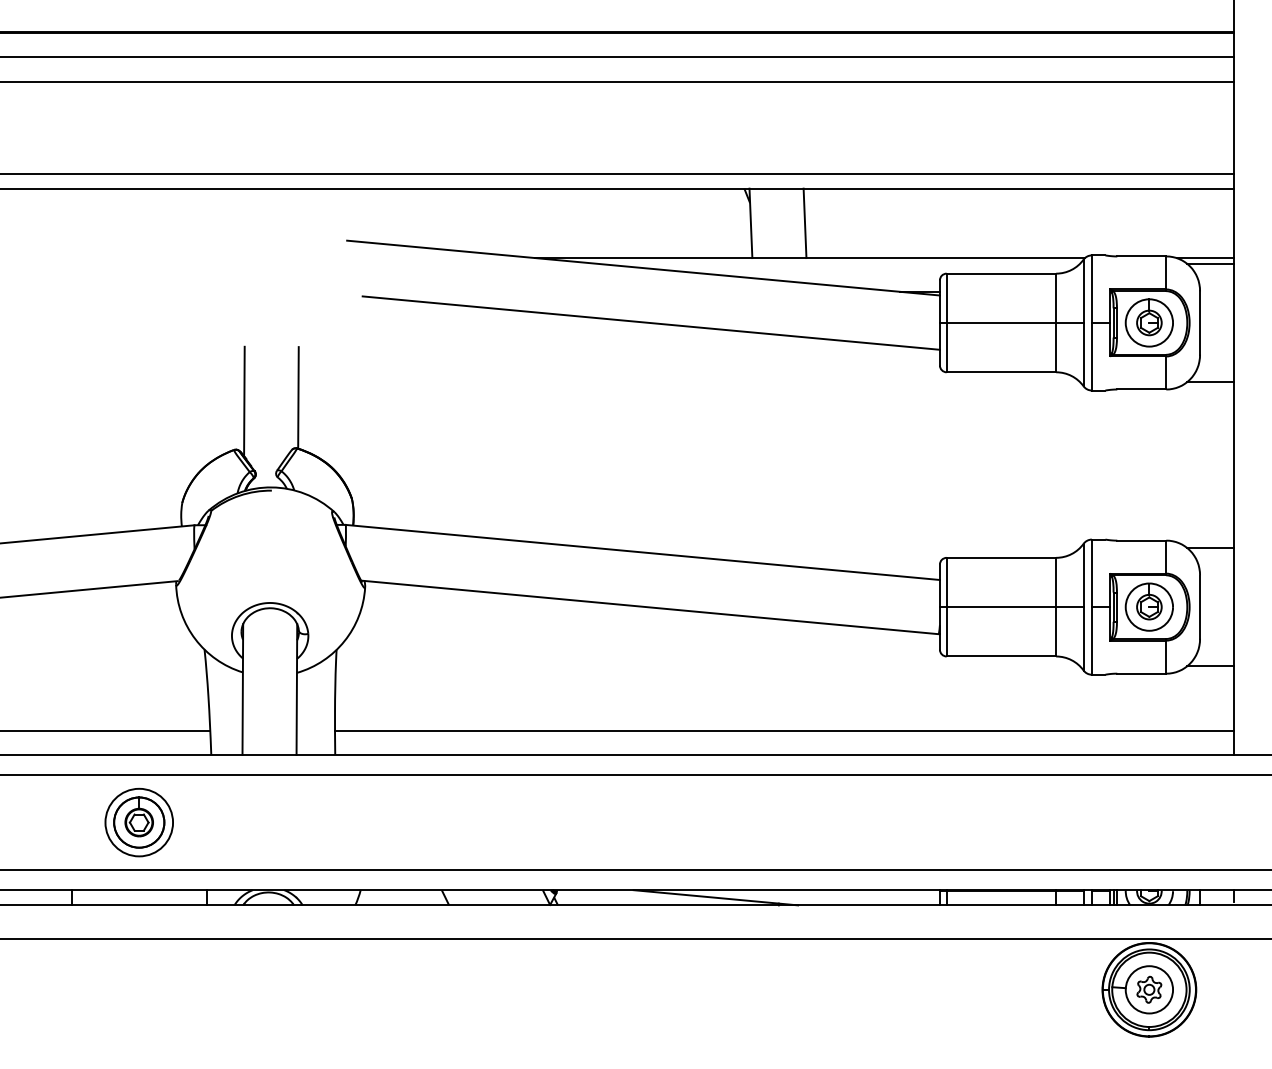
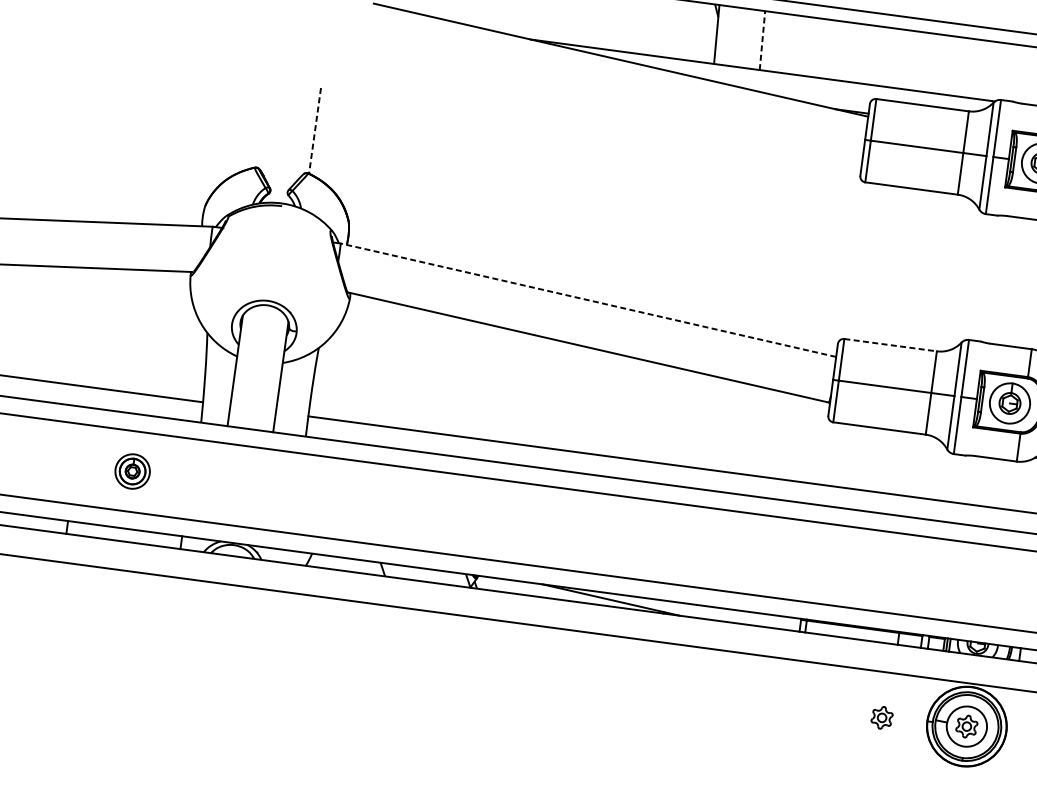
line: (805, 223) -> (762, 40), solid -> dashed
line: (650, 322) -> (620, 106), removed
line: (298, 397) -> (315, 130), solid -> dashed
line: (244, 401) -> (269, 127), removed
line: (642, 552) -> (588, 300), solid -> dashed
line: (1001, 557) -> (890, 344), solid -> dashed
part: (138, 822) -> (132, 471), size x0.6
part: (1049, 992) -> (882, 717), added

